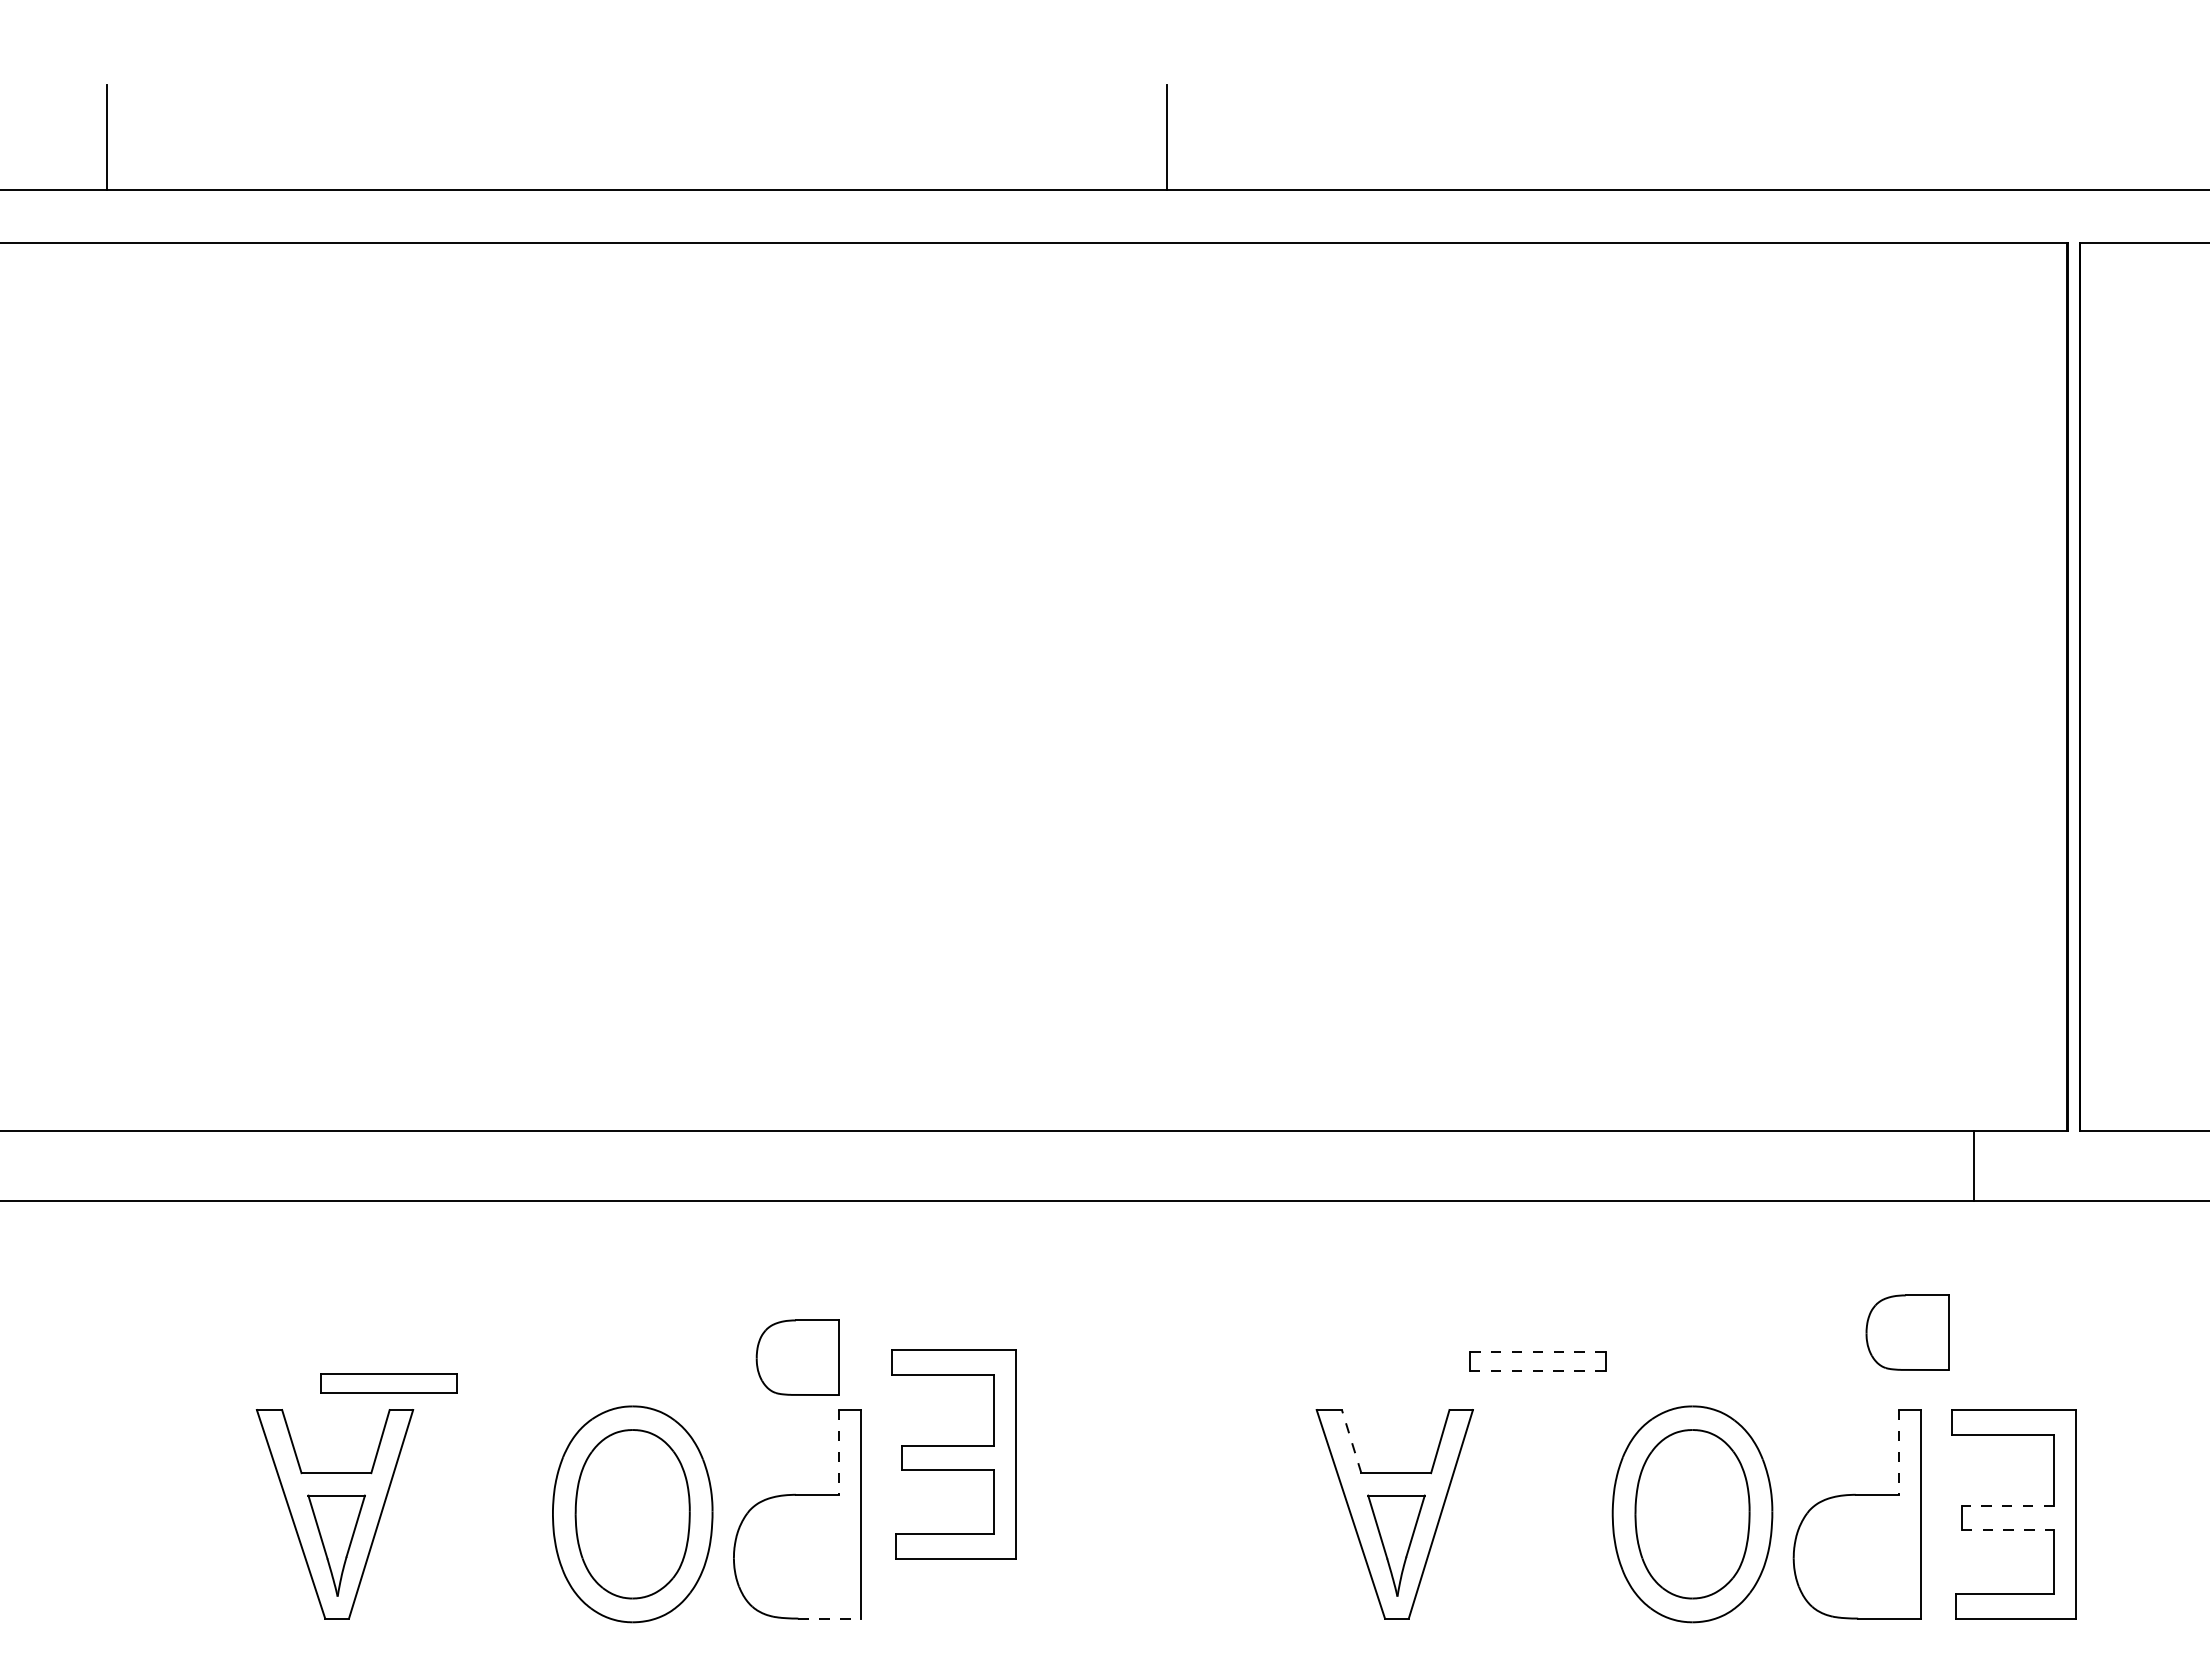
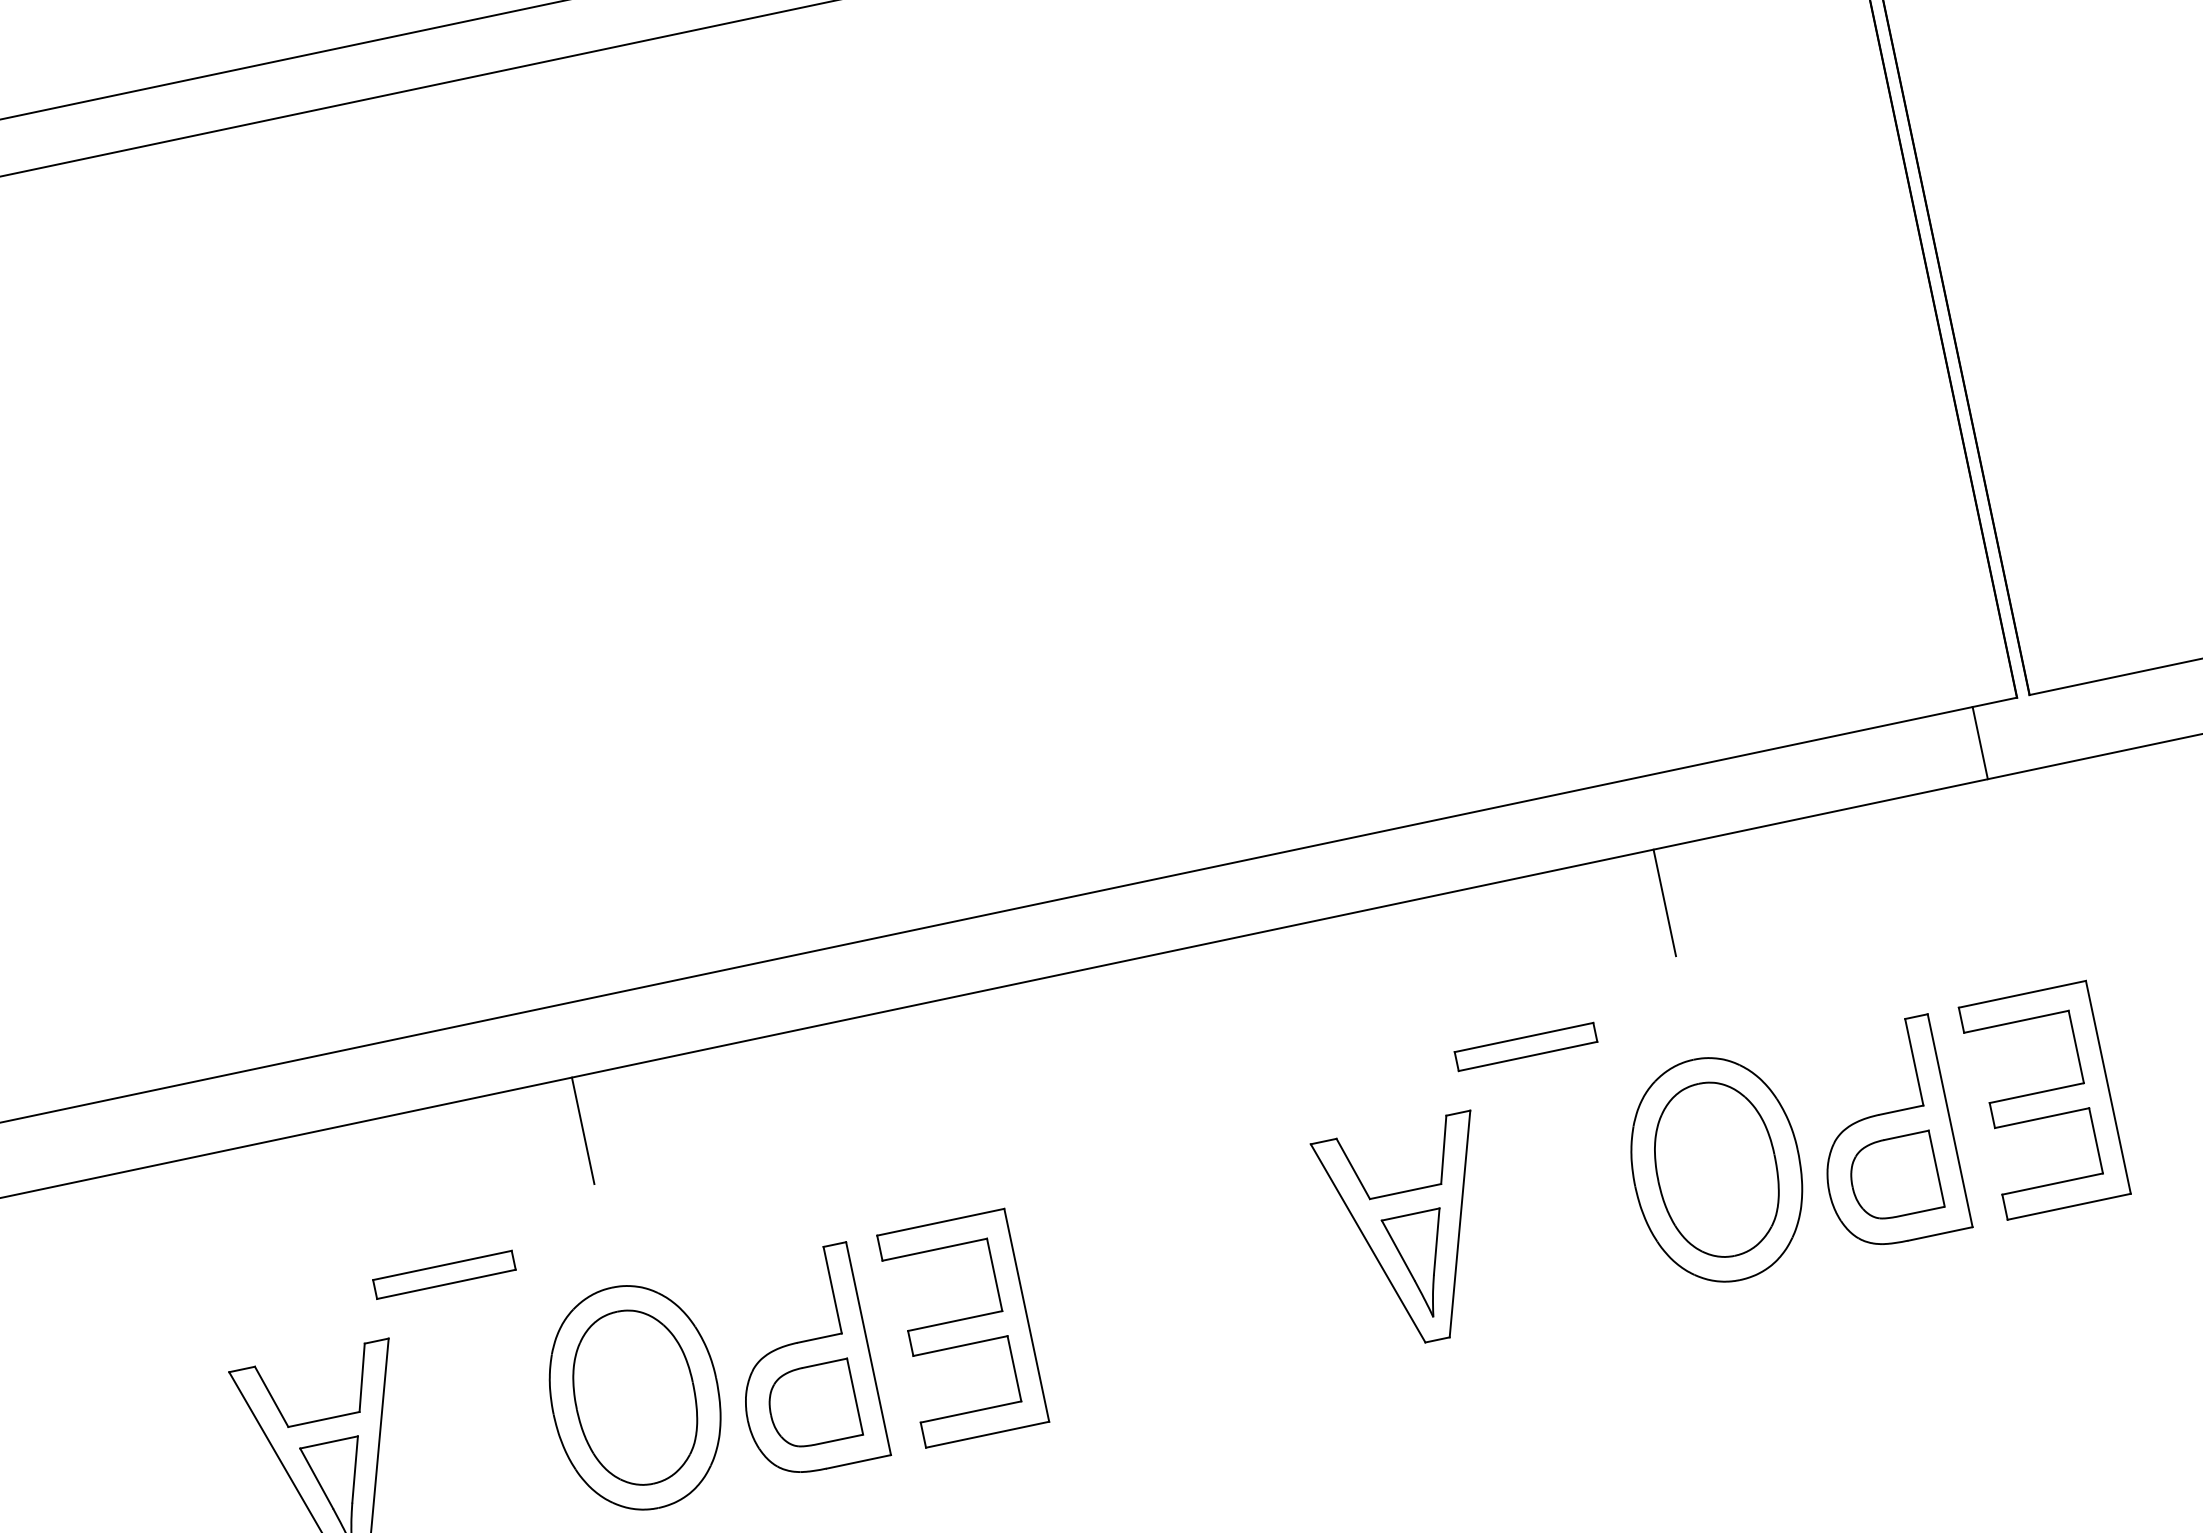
line: (1974, 1165) -> (1980, 742), moved
line: (636, 1253) -> (582, 1130), added
line: (1696, 1253) -> (1664, 902), added
part: (1907, 1332) -> (1894, 1177), moved
line: (1537, 1352) -> (1523, 1038), dashed -> solid
part: (797, 1357) -> (812, 1405), moved
line: (1537, 1370) -> (1527, 1056), dashed -> solid
part: (388, 1383) -> (443, 1275), moved
line: (1351, 1441) -> (1353, 1168), dashed -> solid
line: (839, 1452) -> (832, 1290), dashed -> solid
line: (1899, 1452) -> (1914, 1062), dashed -> solid
part: (953, 1454) -> (962, 1329), moved
line: (2007, 1505) -> (2036, 1093), dashed -> solid
line: (2008, 1530) -> (2042, 1118), dashed -> solid
line: (829, 1618) -> (858, 1461), dashed -> solid

